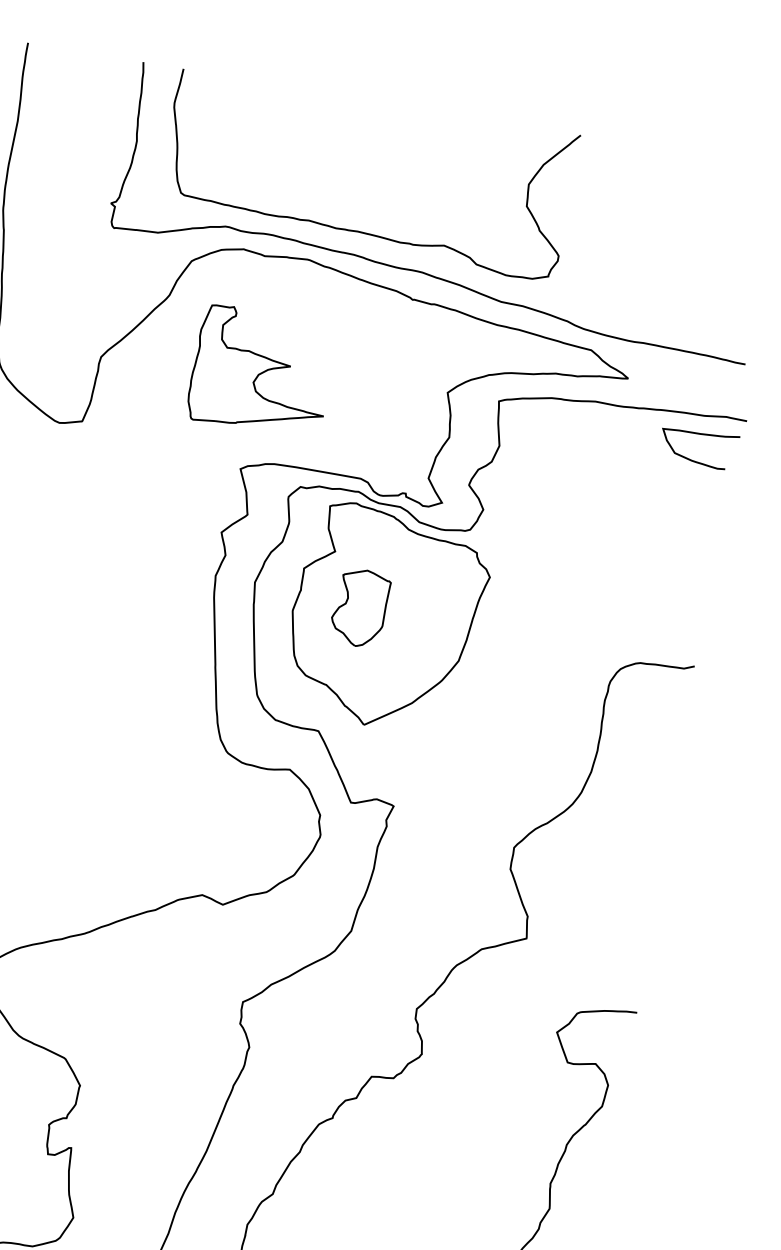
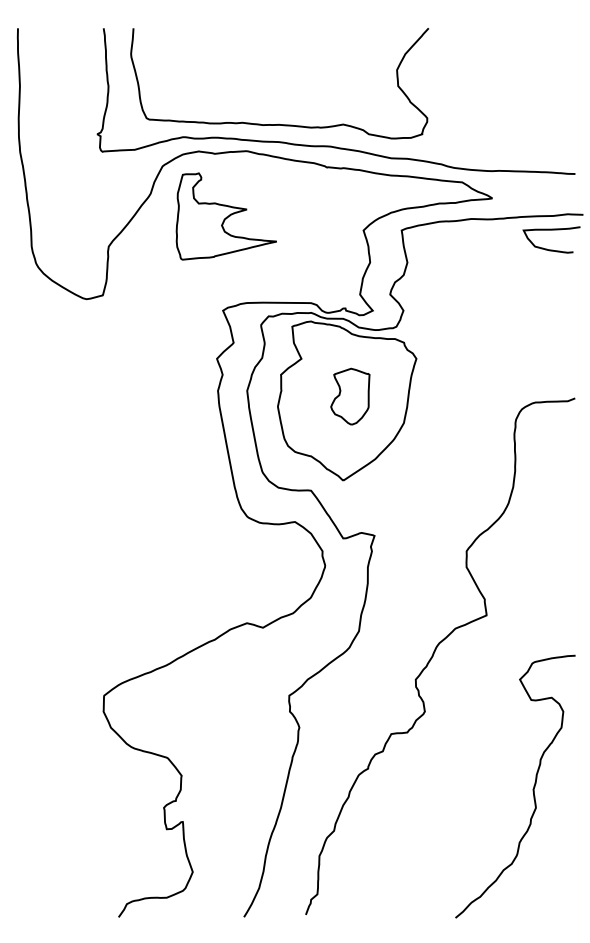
part: (260, 371) -> (225, 216), moved
part: (360, 607) -> (350, 396), moved

